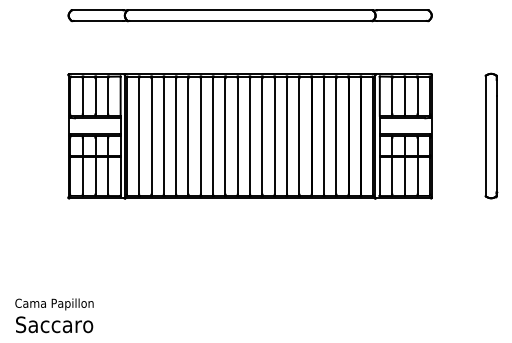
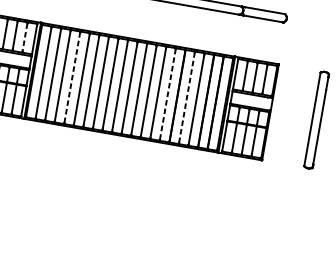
line: (108, 96) -> (25, 37), solid -> dashed
line: (176, 135) -> (72, 77), solid -> dashed
line: (299, 135) -> (168, 93), solid -> dashed
line: (324, 135) -> (187, 97), solid -> dashed

